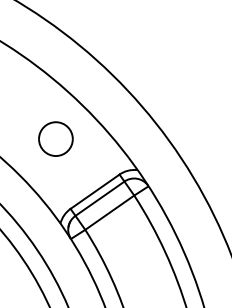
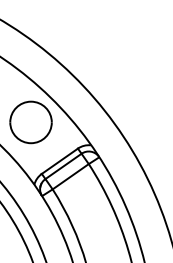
part: (55, 139) -> (30, 122), size x1.67

